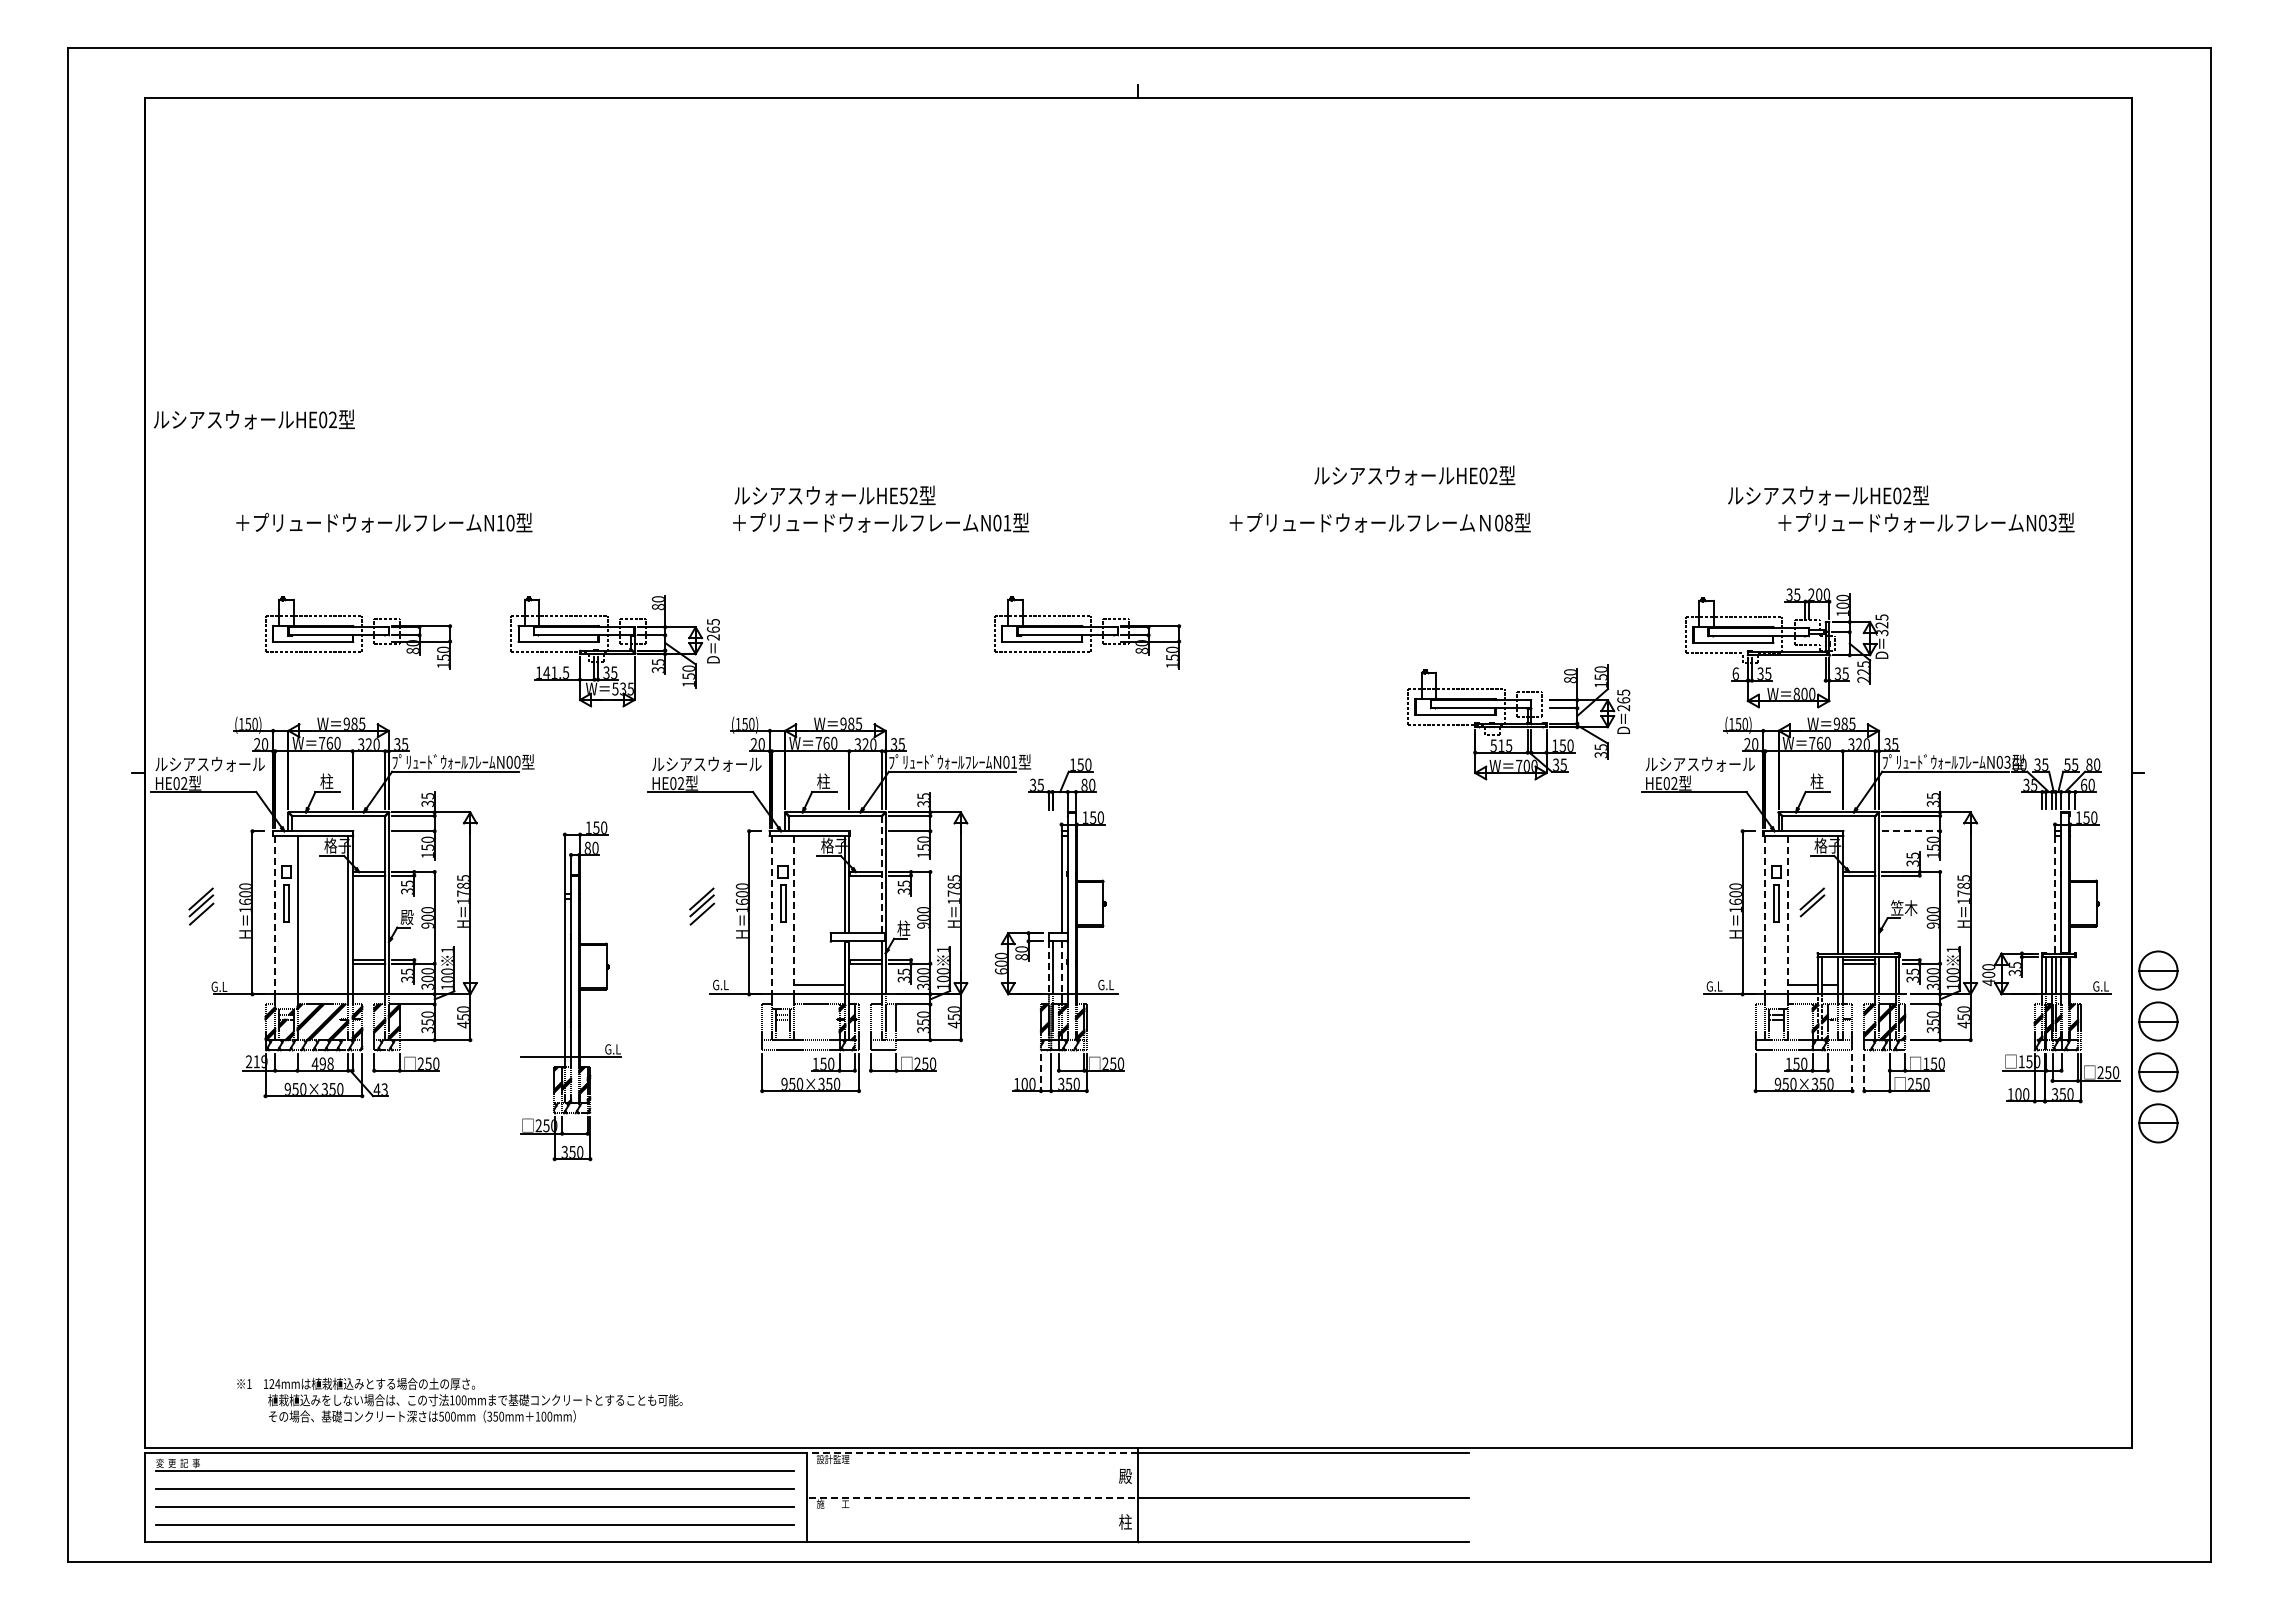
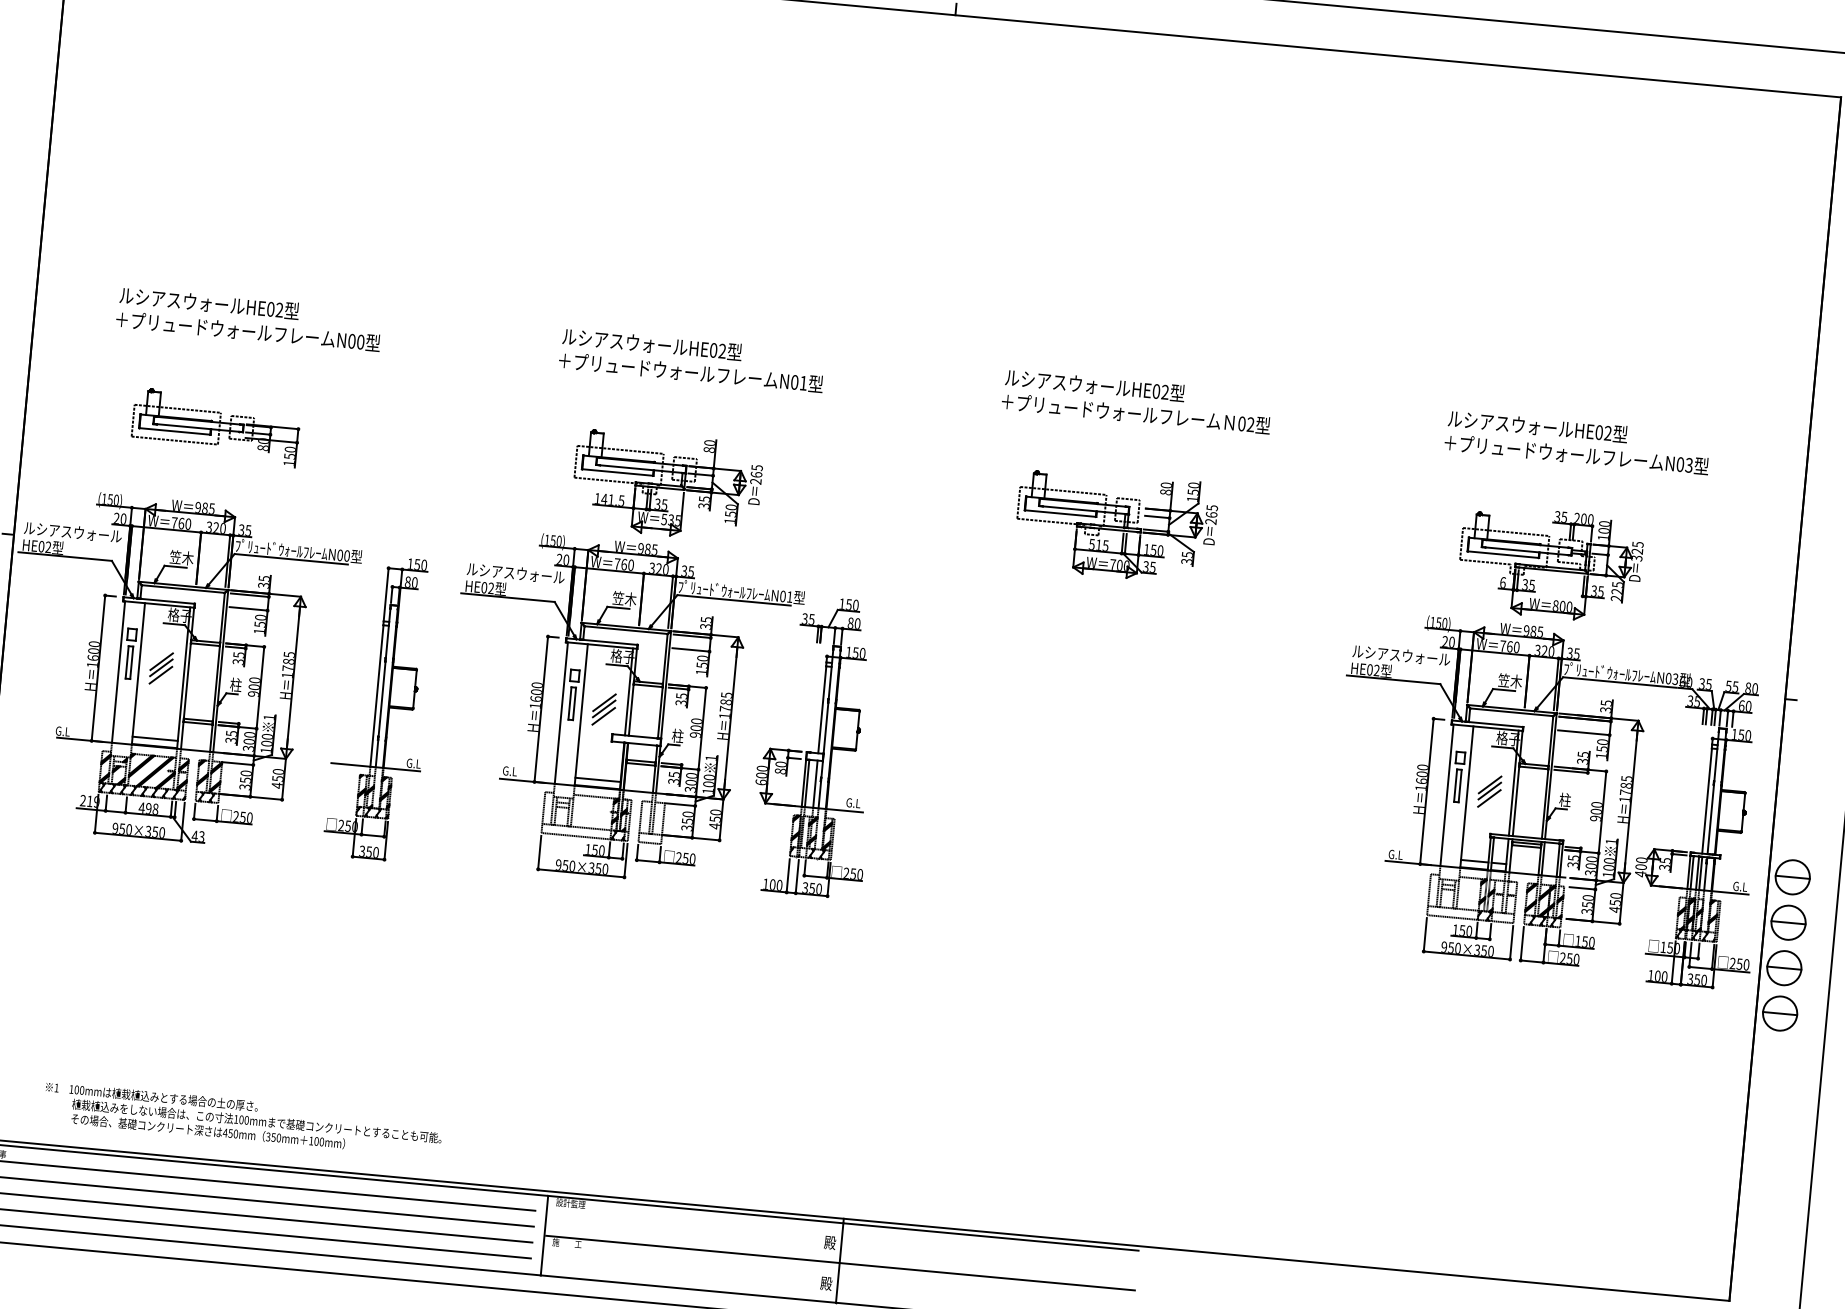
text: (254, 419) -> (209, 303), moved
text: (1414, 475) -> (1094, 385), moved
text: (903, 495) -> (713, 350), HE52 -> HE02
text: (500, 522) -> (351, 340), N10 -> N00
text: (1508, 522) -> (1250, 424), 08 -> 02
text: (1926, 522) -> (1576, 454), moved
part: (1087, 632) -> (866, 487), removed
part: (1786, 648) -> (1550, 564), moved
part: (614, 651) -> (666, 485), moved
part: (1518, 722) -> (1116, 525), moved
text: (333, 781) -> (181, 557), 柱 -> 笠木
text: (830, 781) -> (624, 598), 柱 -> 笠木
text: (1823, 781) -> (1509, 681), 柱 -> 笠木
line: (1911, 831) -> (1584, 732), dashed -> solid
line: (881, 875) -> (662, 686), dashed -> solid
line: (2055, 894) -> (1707, 801), dashed -> solid
part: (201, 906) -> (161, 668), moved
part: (702, 906) -> (604, 709), moved
text: (1904, 907) -> (1571, 800), 笠木 -> 柱
line: (1812, 913) -> (1489, 797), added
line: (275, 915) -> (118, 672), dashed -> solid
line: (771, 915) -> (560, 713), dashed -> solid
line: (794, 915) -> (581, 715), dashed -> solid
line: (1765, 915) -> (1447, 795), dashed -> solid
line: (1787, 915) -> (1466, 797), dashed -> solid
text: (406, 917) -> (235, 685), 殿 -> 柱
line: (1048, 968) -> (803, 783), dashed -> solid
line: (1061, 968) -> (815, 784), dashed -> solid
line: (322, 985) -> (154, 738), added
part: (570, 991) -> (380, 708), moved
line: (1041, 1072) -> (788, 875), dashed -> solid
line: (1852, 1072) -> (1511, 942), dashed -> solid
line: (1864, 1072) -> (1522, 943), dashed -> solid
text: (274, 1383) -> (79, 1089), 124mm -> 100mm
text: (443, 1416) -> (227, 1133), 500mm -> 450mm
line: (972, 1453) -> (695, 1209), dashed -> solid
line: (973, 1497) -> (692, 1249), dashed -> solid
text: (1125, 1521) -> (826, 1283), 柱 -> 殿

